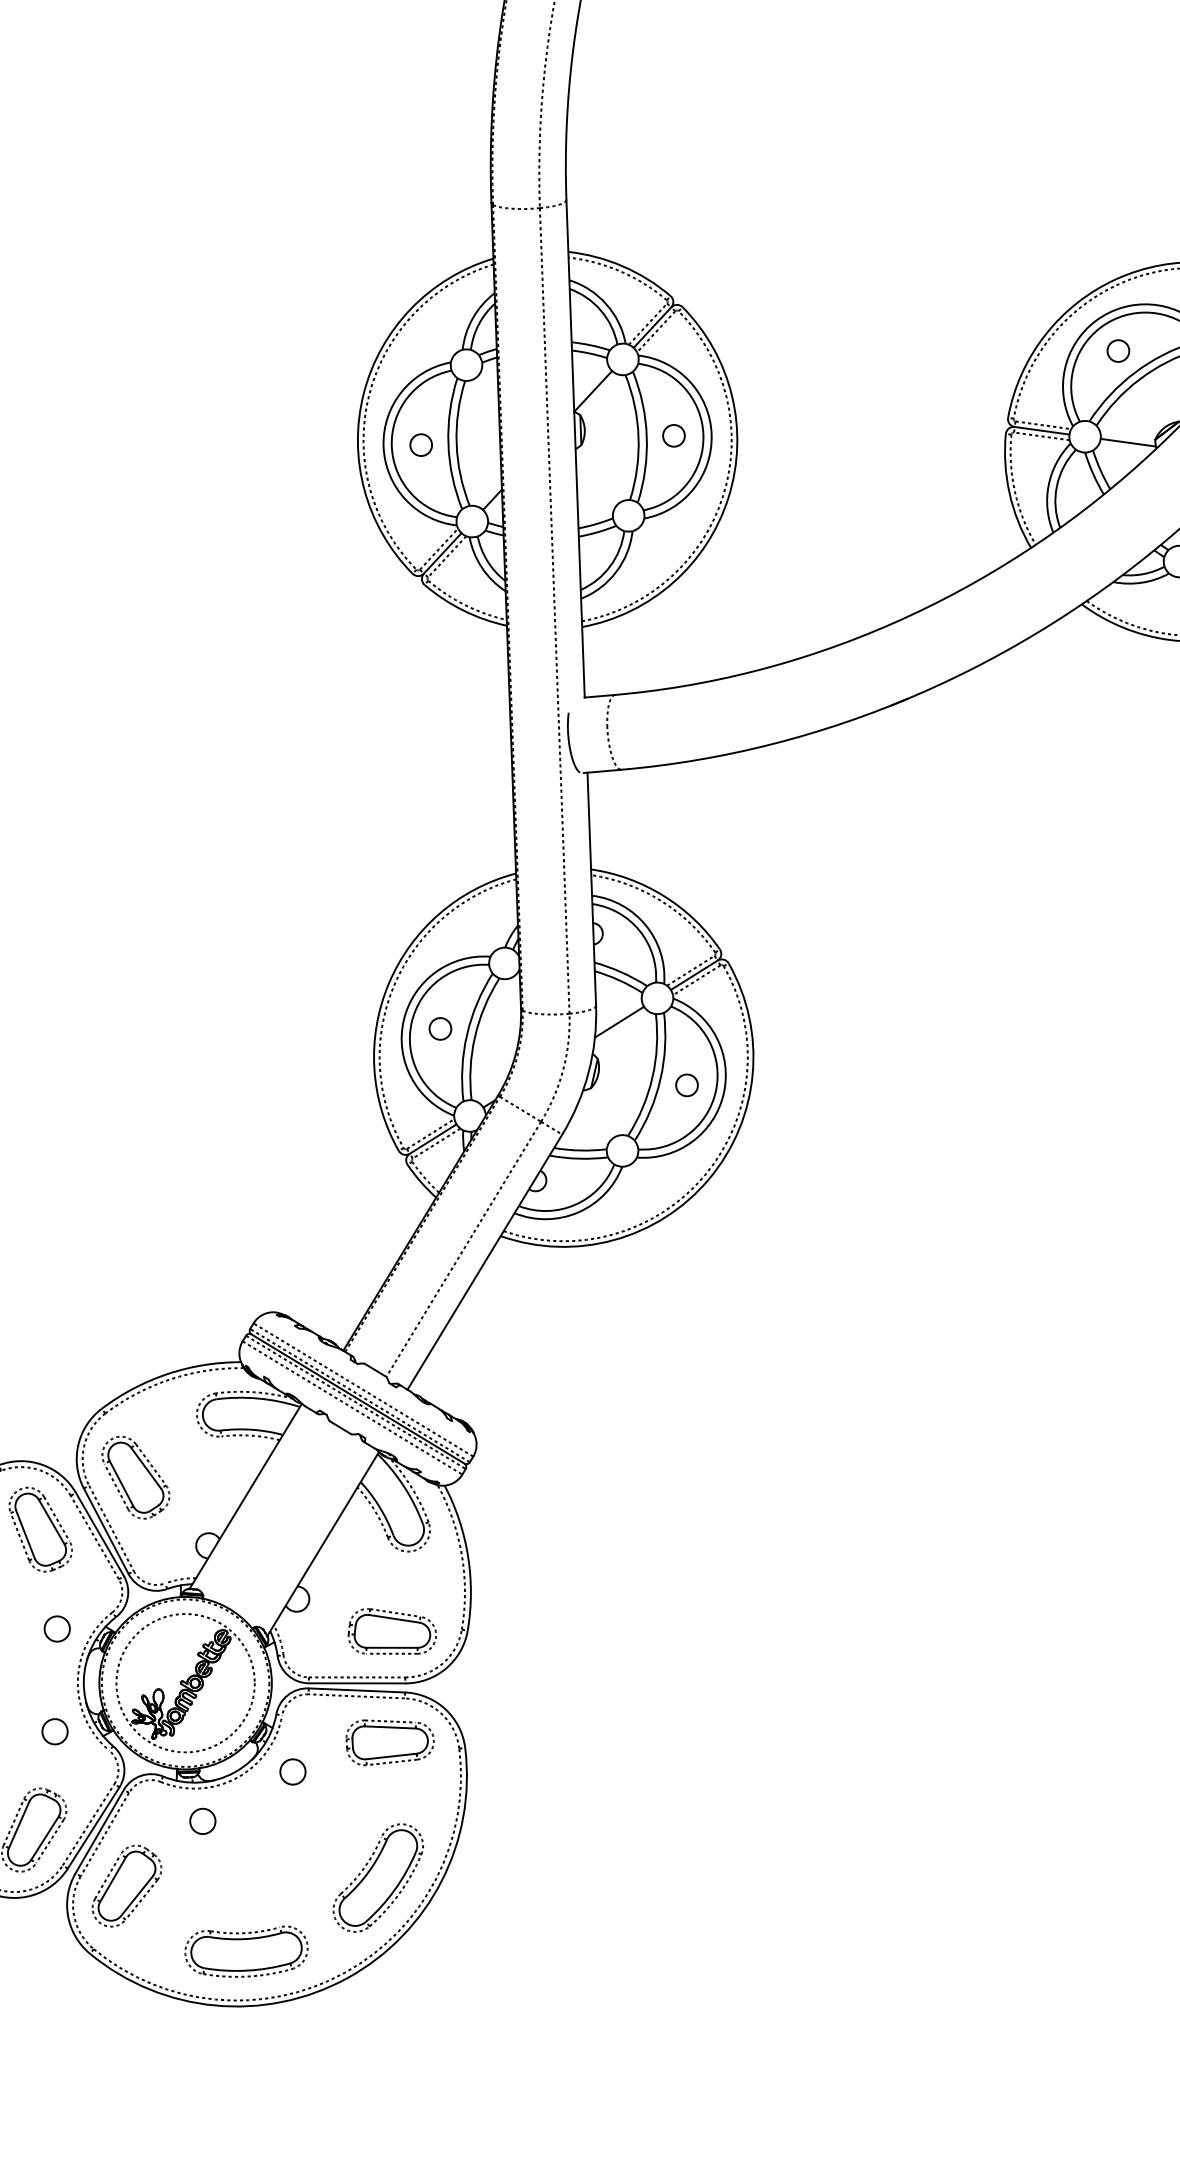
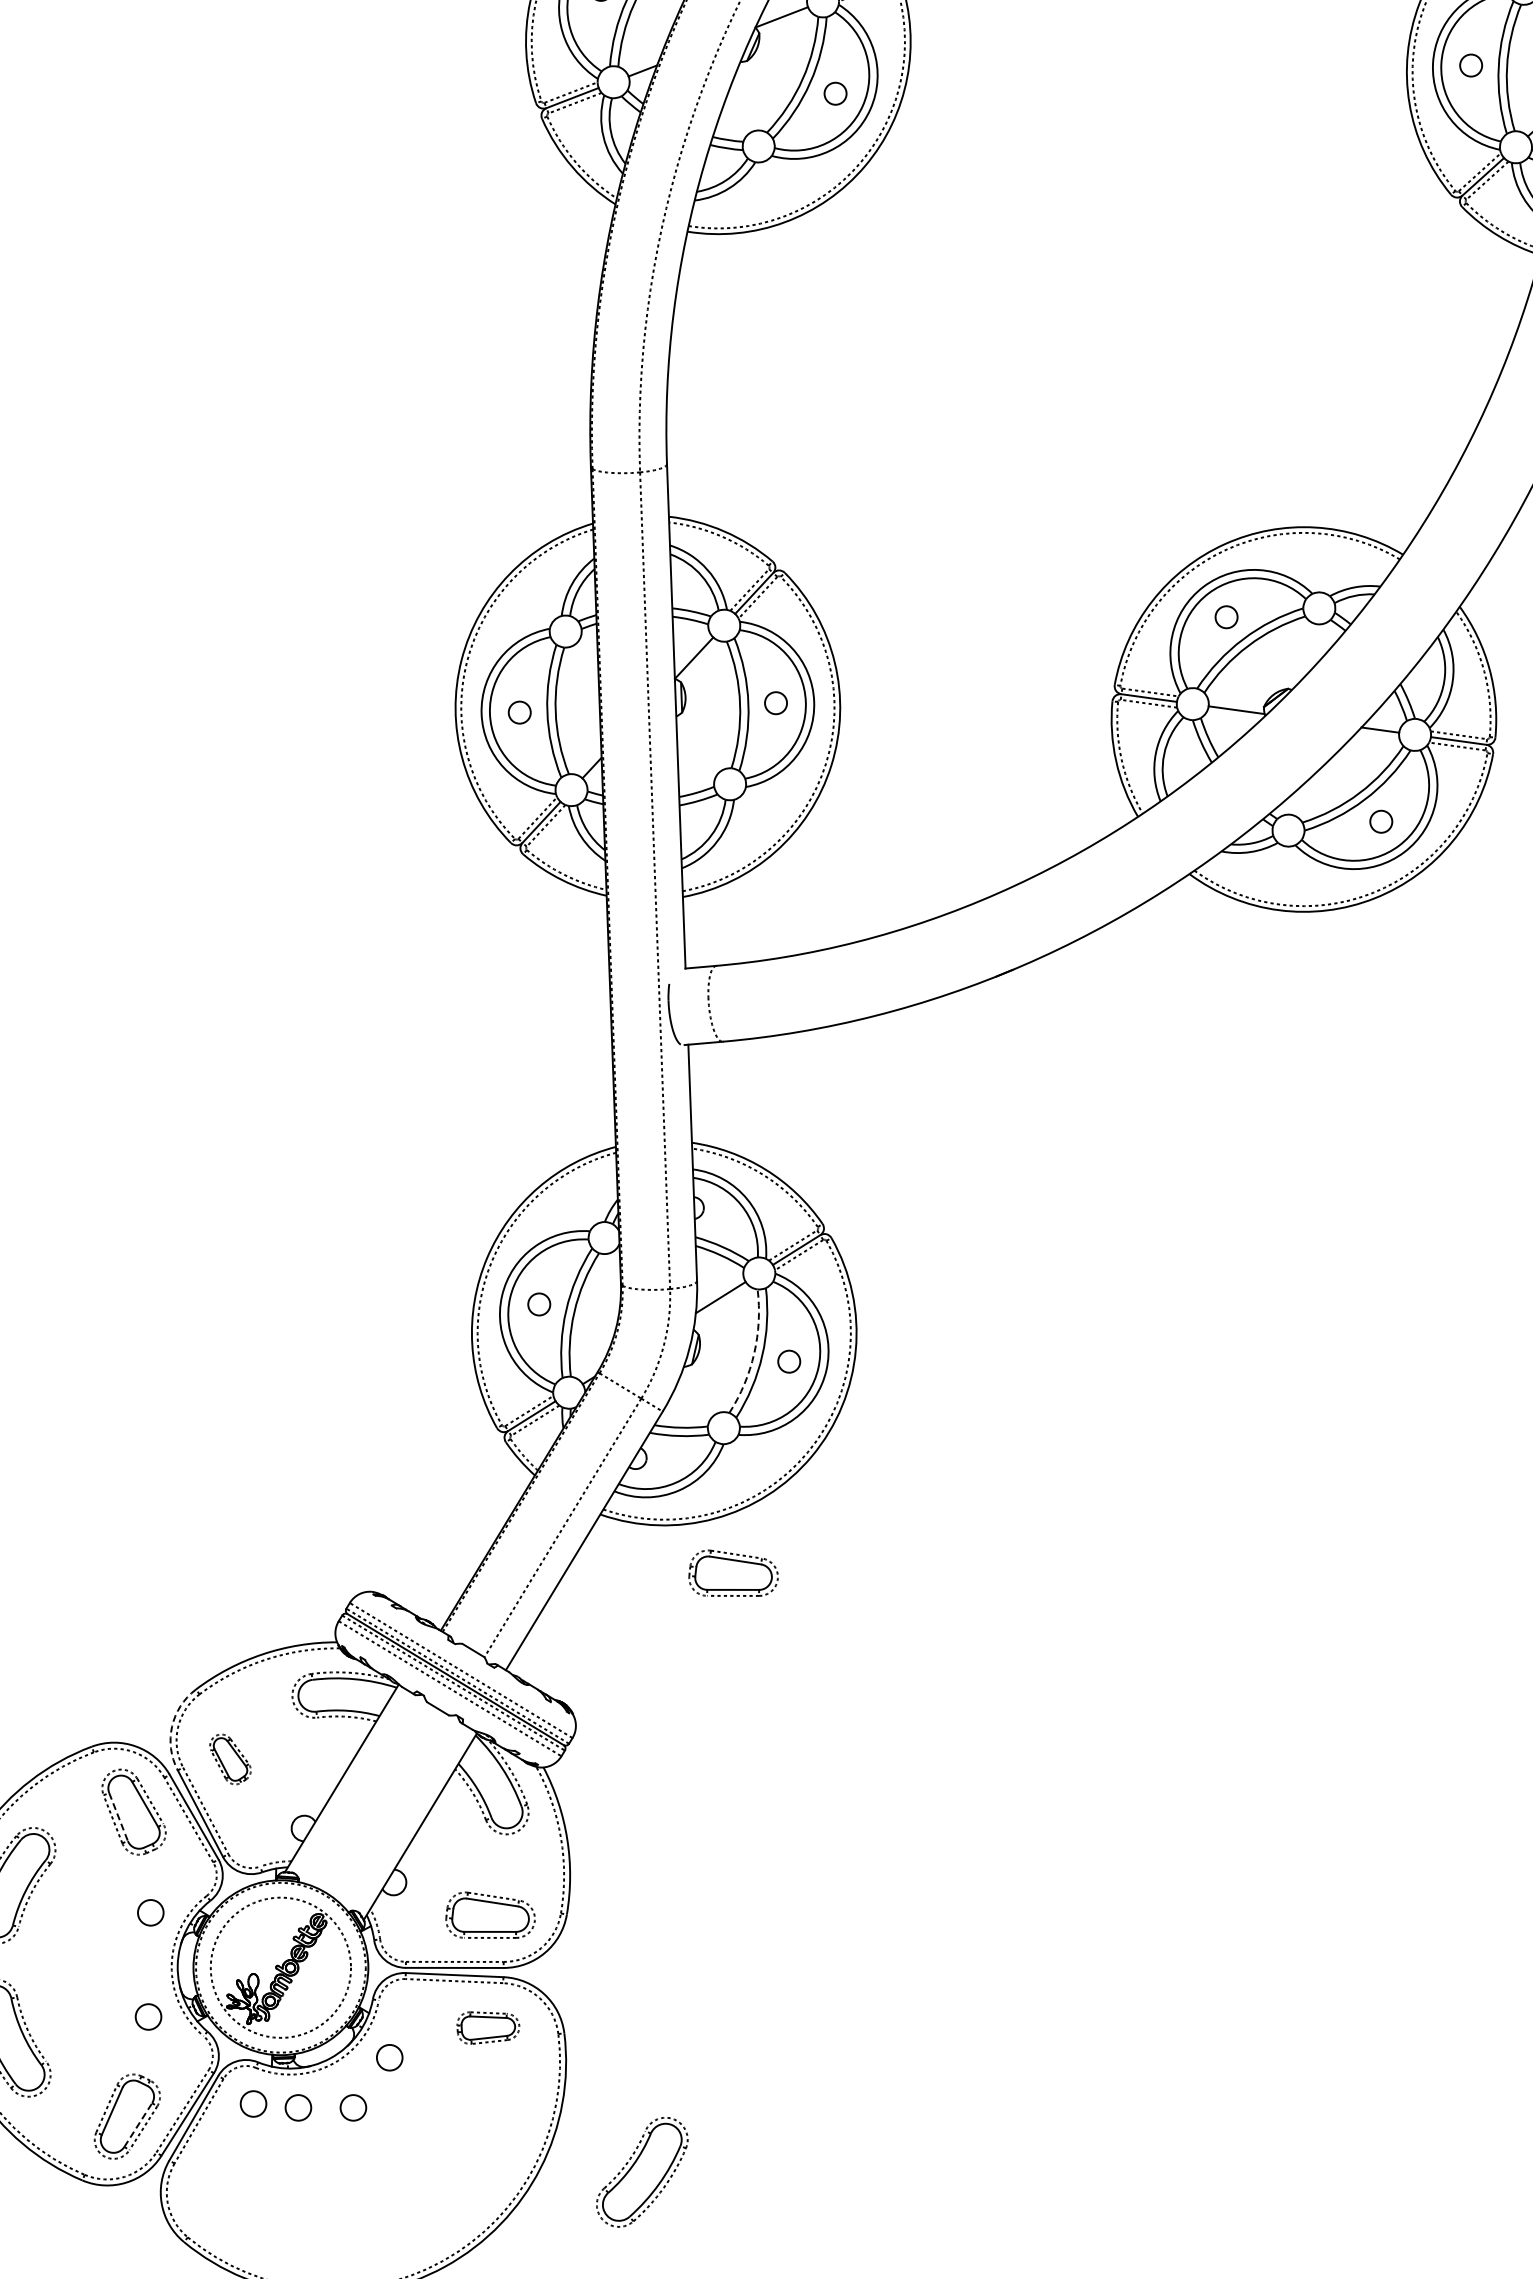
arc: (652, 1077) -> (754, 1353), solid -> dashed
part: (632, 1293) -> (733, 1572), added
arc: (78, 1445) -> (172, 1726), solid -> dashed
part: (135, 1477) -> (230, 1759), size x0.6
line: (25, 1534) -> (118, 1817), solid -> dashed
part: (390, 1742) -> (488, 2027), size x0.7
circle: (158, 1817) -> (253, 2103), added
circle: (257, 1821) -> (353, 2107), added
line: (45, 1838) -> (138, 2125), solid -> dashed
part: (378, 1878) -> (642, 2172), moved
part: (127, 1886) -> (221, 2173), removed
part: (246, 1951) -> (342, 2239), removed

